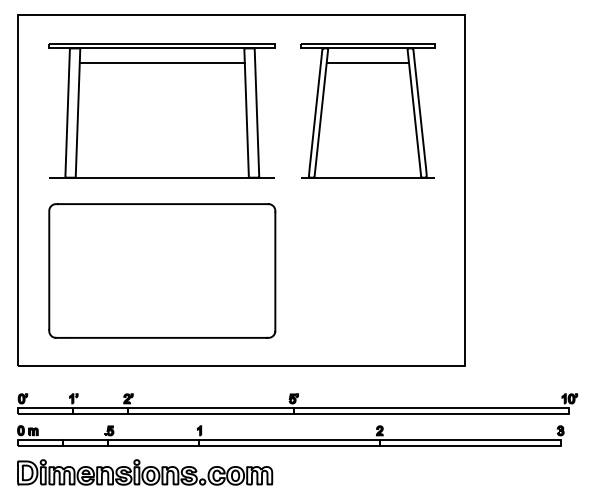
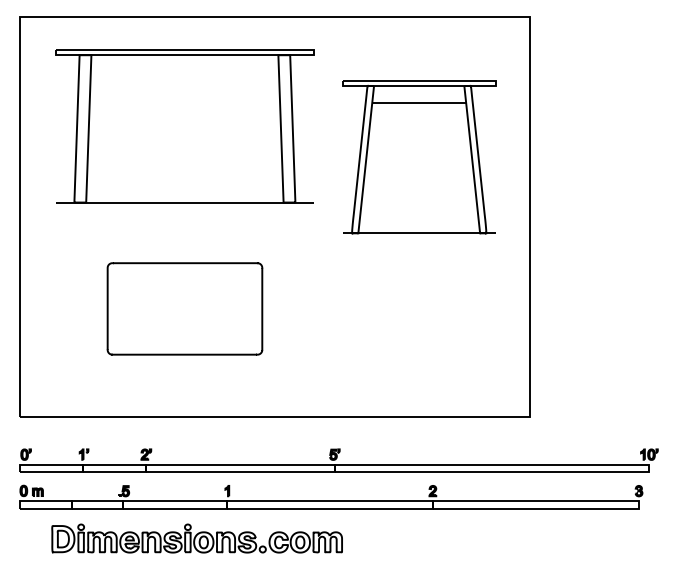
line: (161, 63) -> (183, 72), removed
part: (367, 110) -> (418, 156), moved
part: (162, 270) -> (185, 308), size x0.6
part: (145, 472) -> (197, 538), moved

